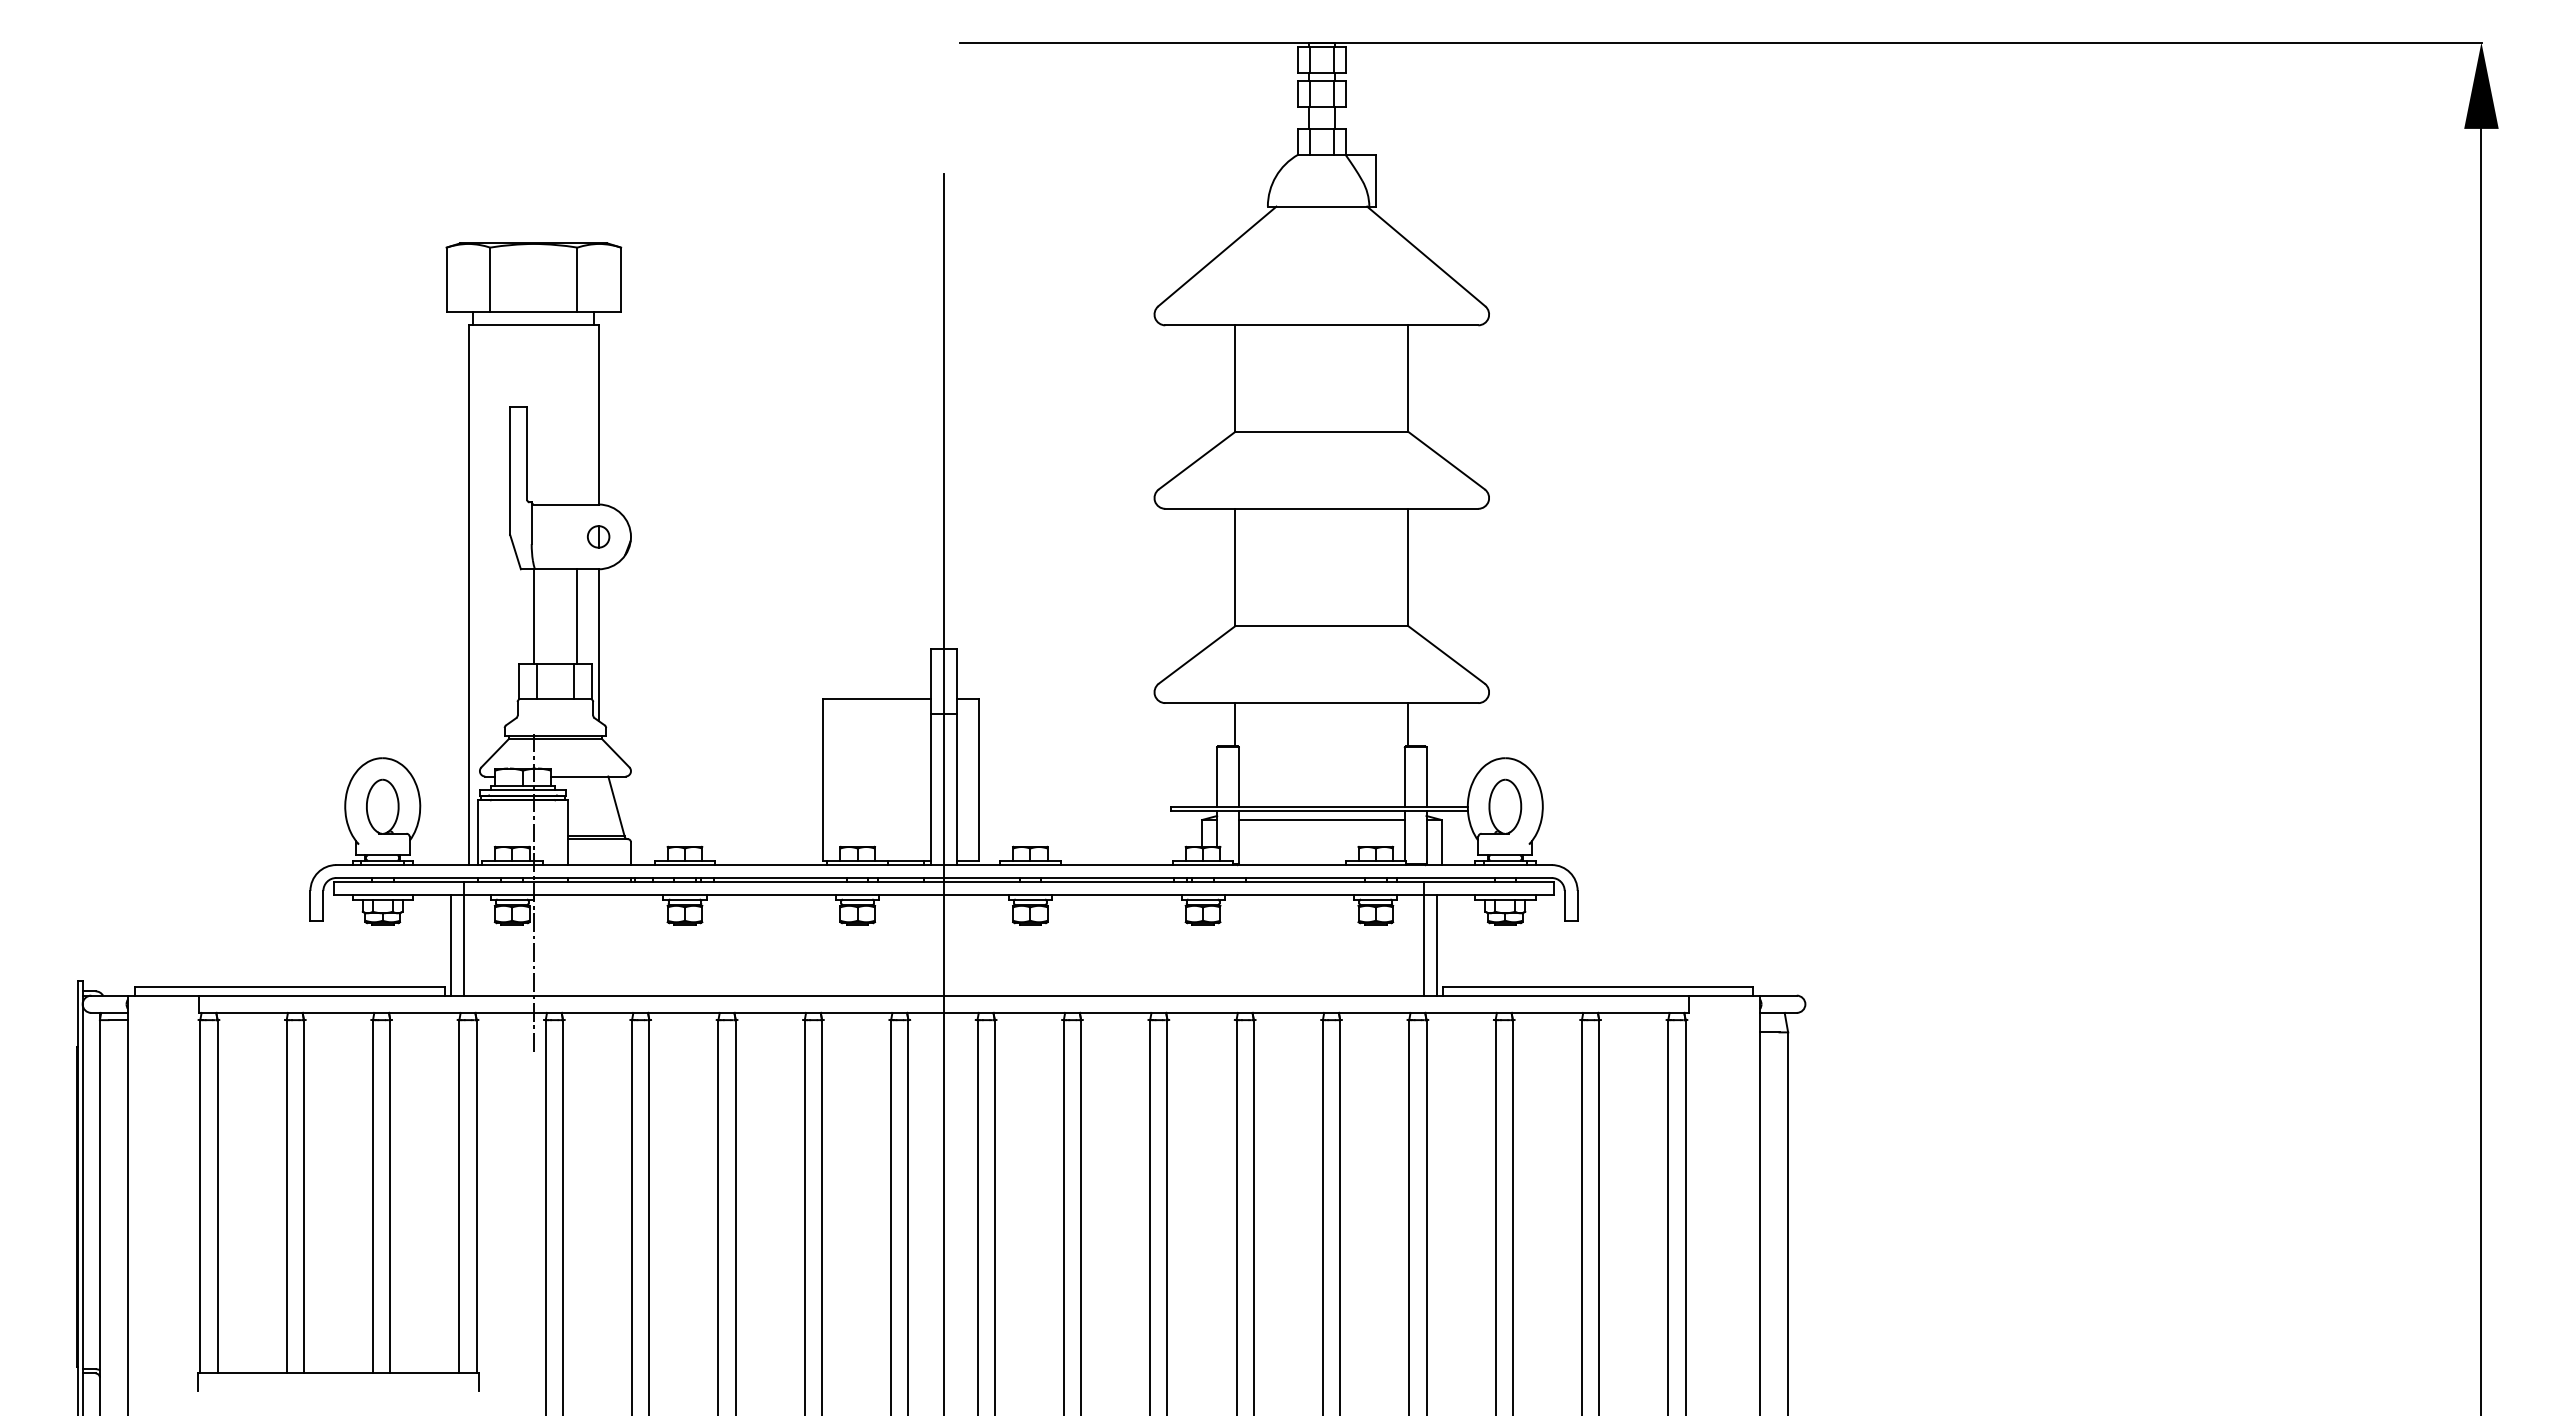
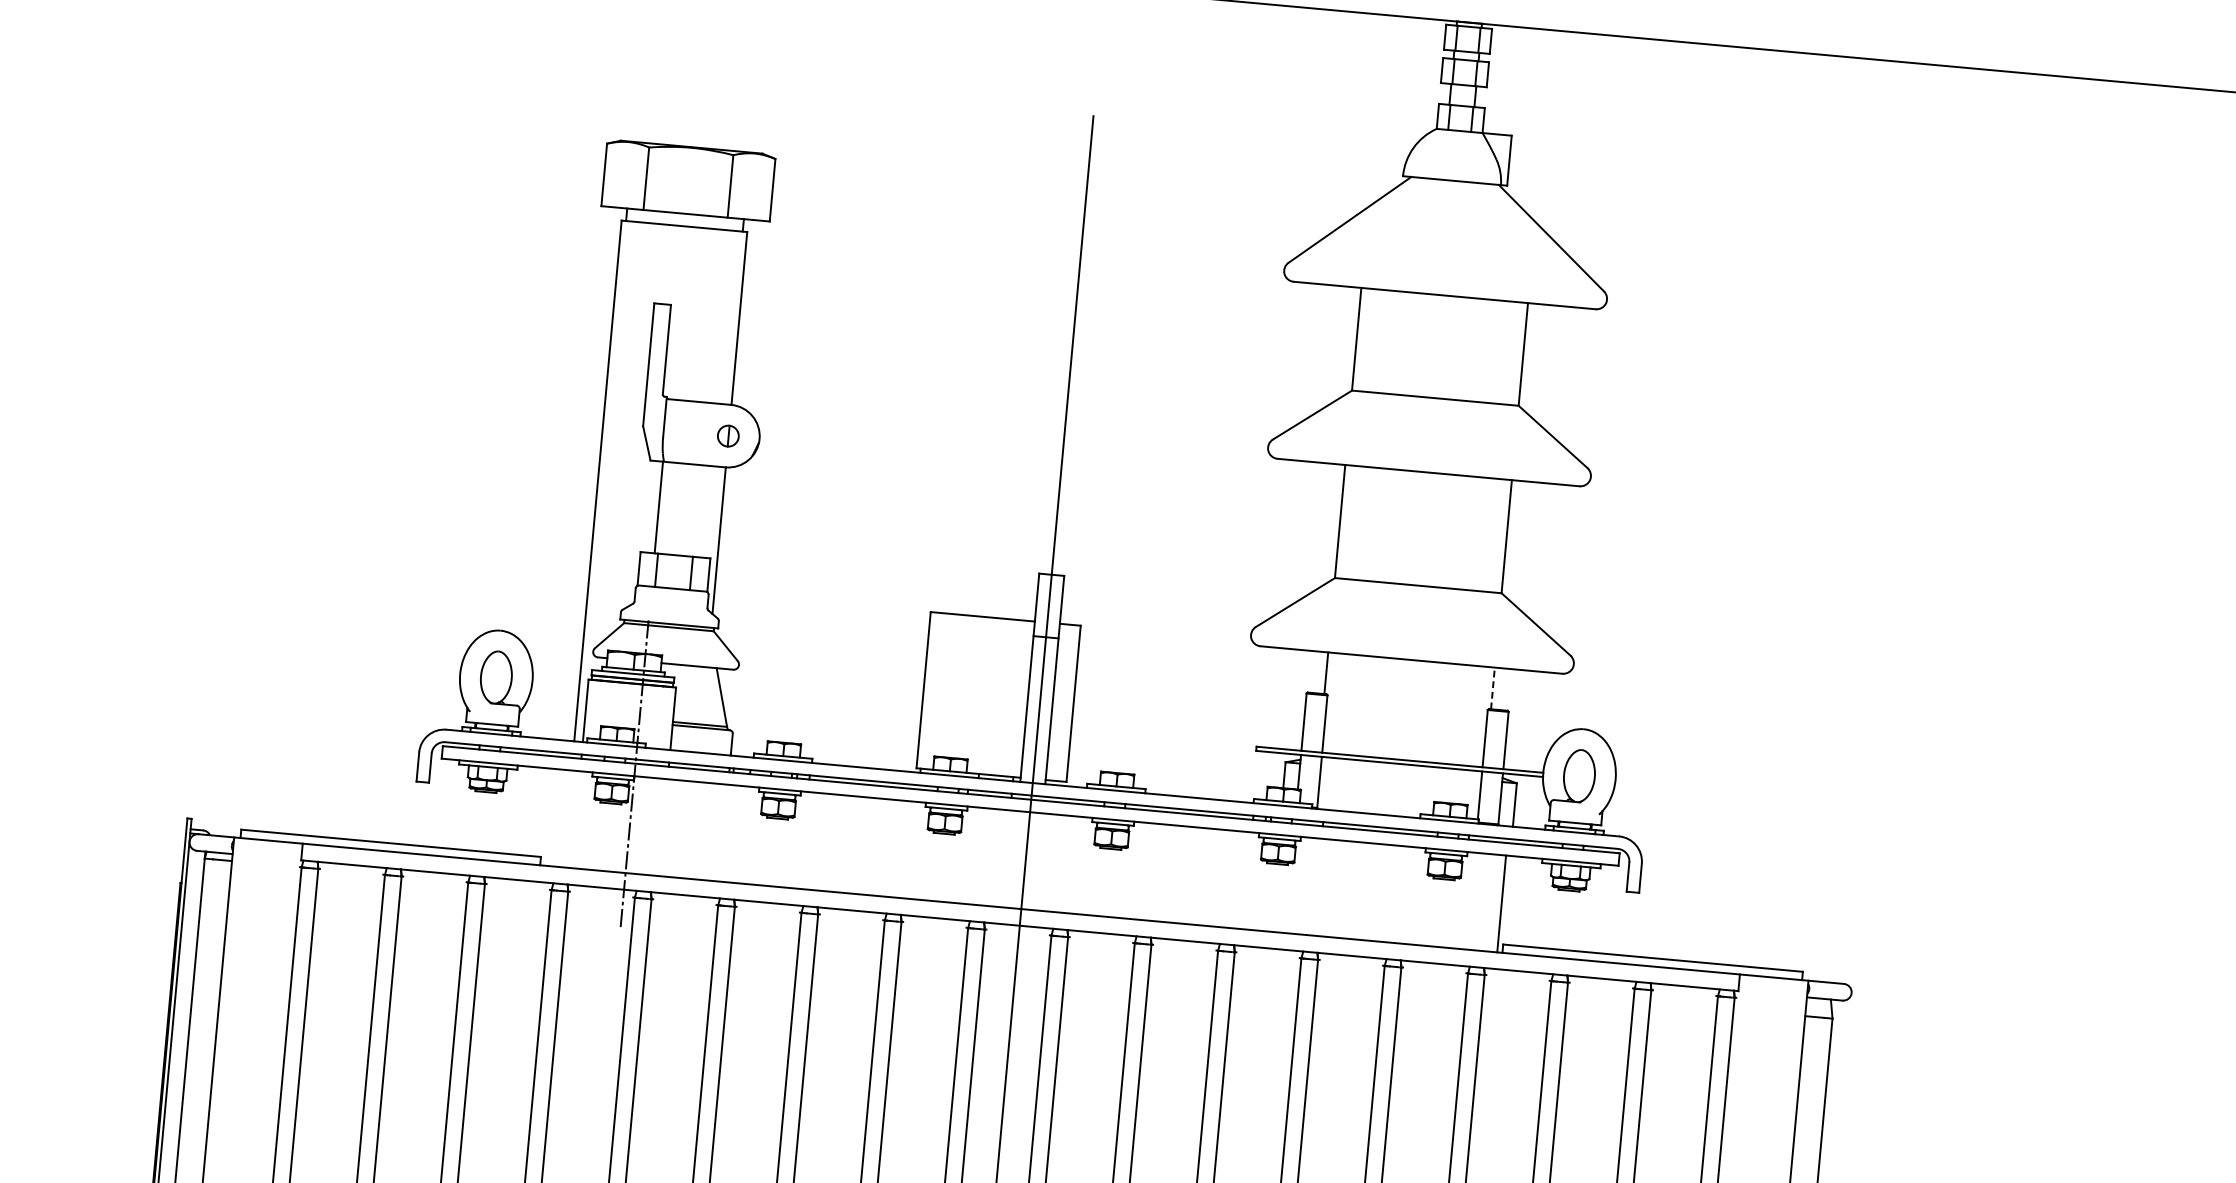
line: (577, 616) -> (700, 511), removed
line: (1408, 724) -> (1493, 688), solid -> dashed
line: (1321, 820) -> (1400, 773), removed
line: (463, 938) -> (562, 811), removed
line: (1424, 938) -> (1489, 896), removed
line: (450, 945) -> (549, 817), removed

